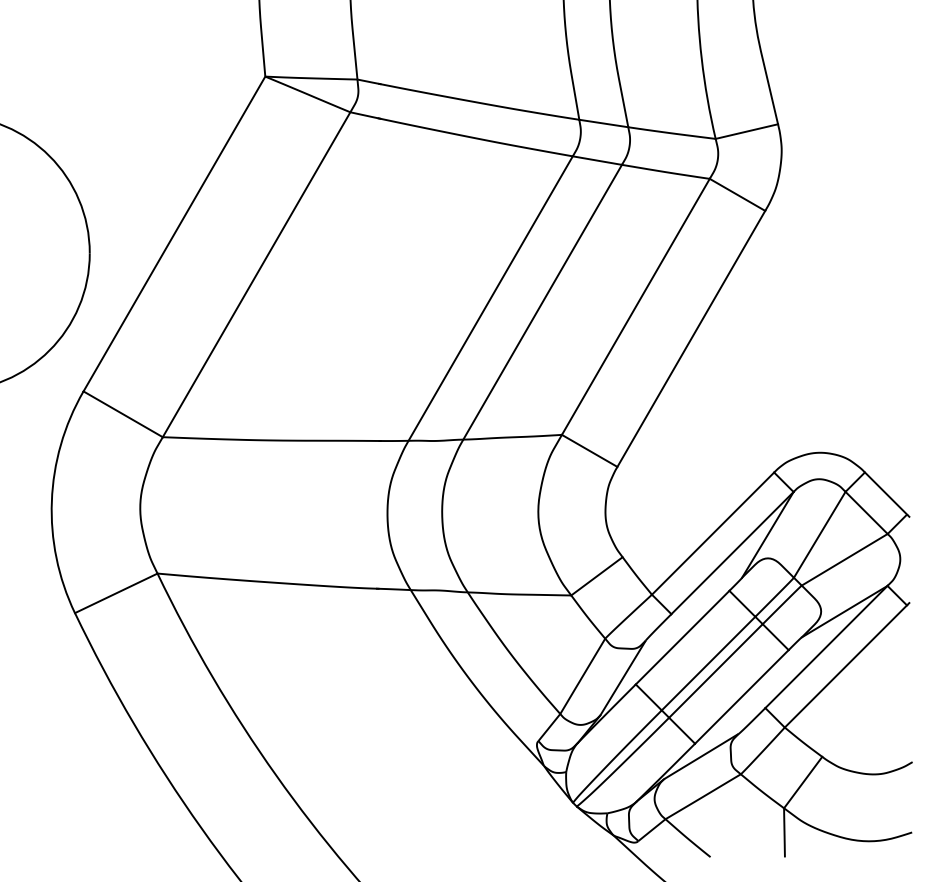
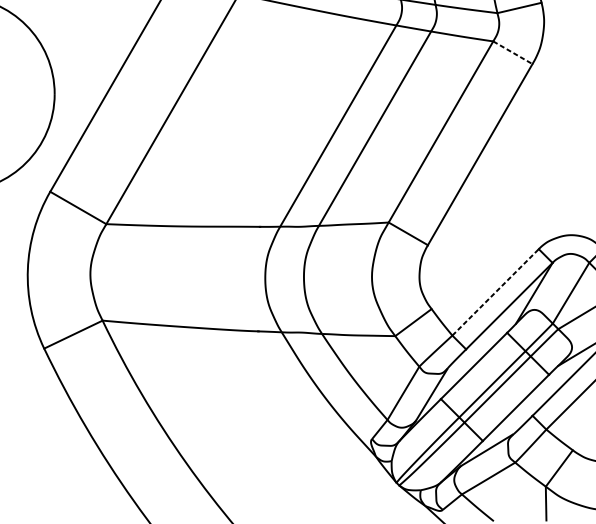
line: (737, 195) -> (512, 53), solid -> dashed
line: (713, 533) -> (495, 292), solid -> dashed

